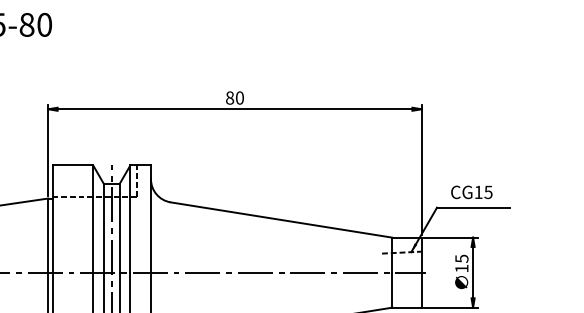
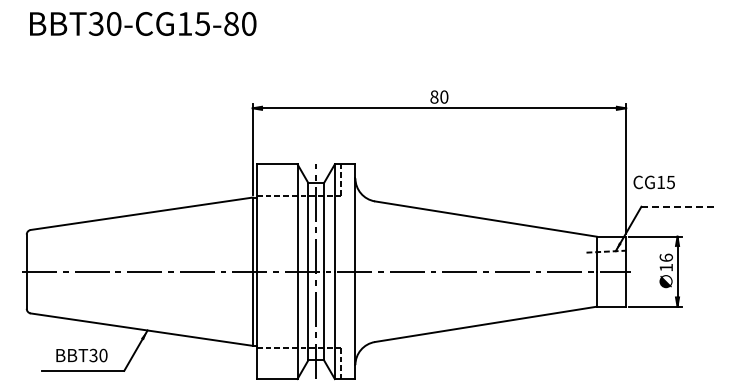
text: (471, 192) -> (653, 182), moved
line: (474, 207) -> (678, 206), solid -> dashed
text: (461, 258) -> (665, 257), 15 -> 16

